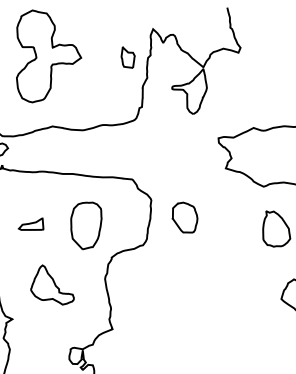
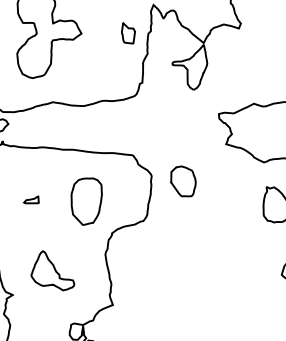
part: (184, 217) -> (182, 181), moved
part: (30, 223) -> (30, 199), size x0.6
part: (52, 284) -> (52, 270), moved

